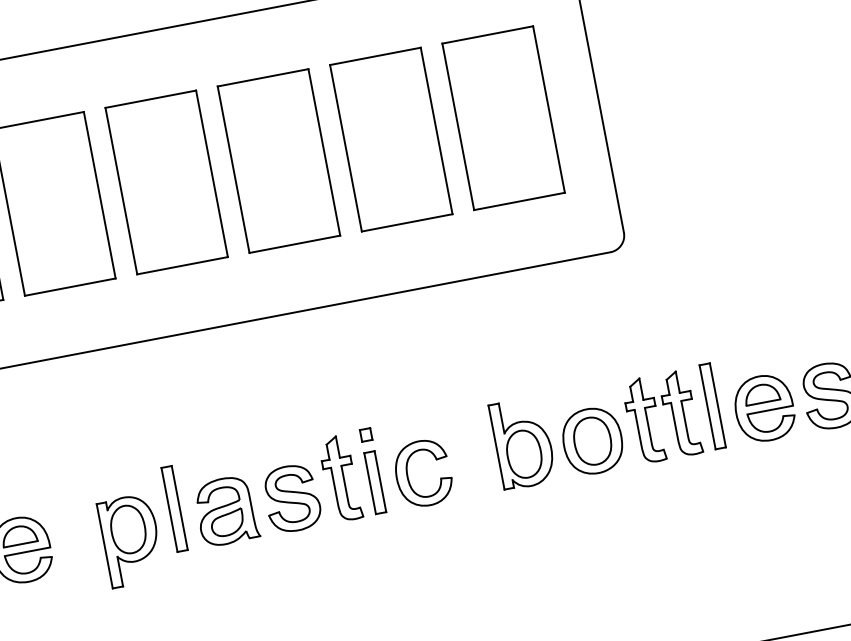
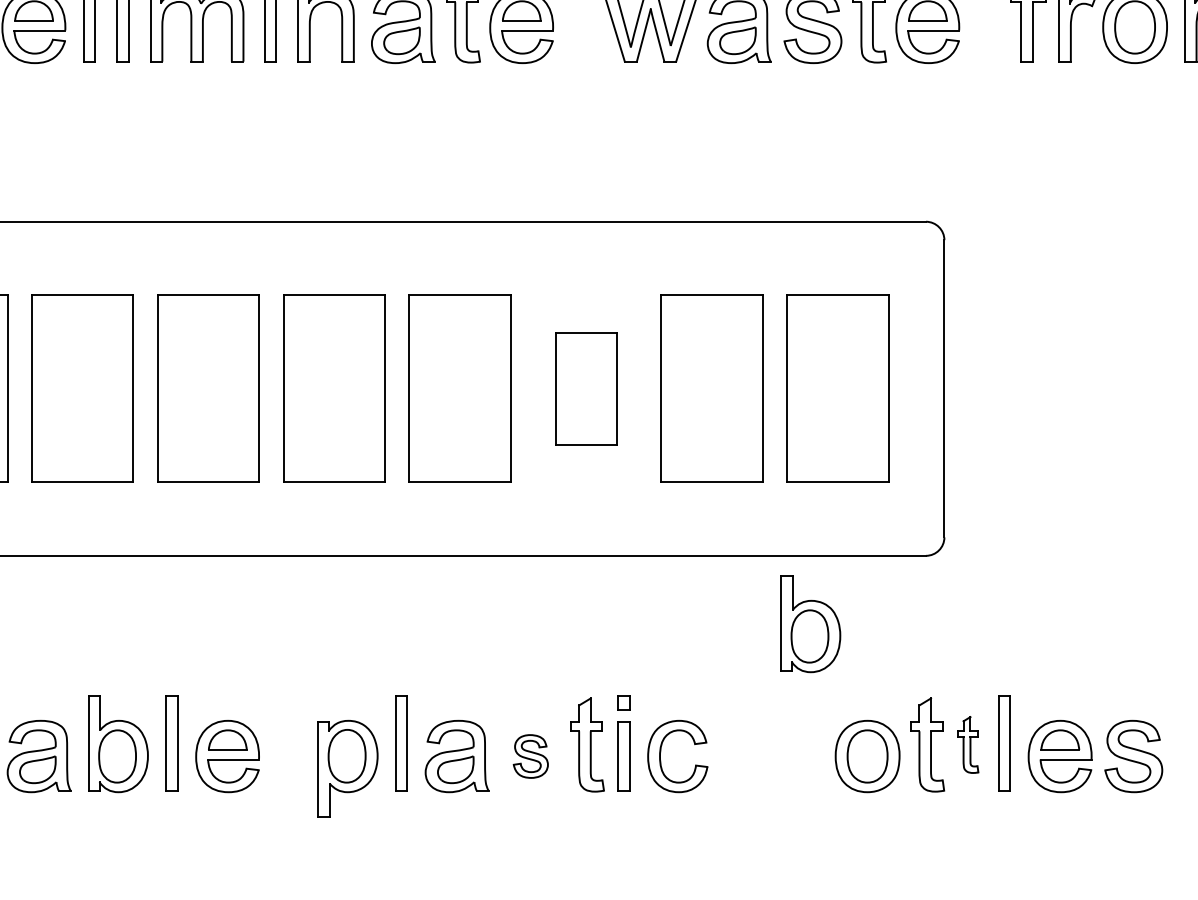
part: (278, 160) -> (585, 388), size x0.6
part: (680, 413) -> (968, 744), size x0.6
part: (522, 443) -> (810, 624), moved
part: (291, 498) -> (530, 756), size x0.6

